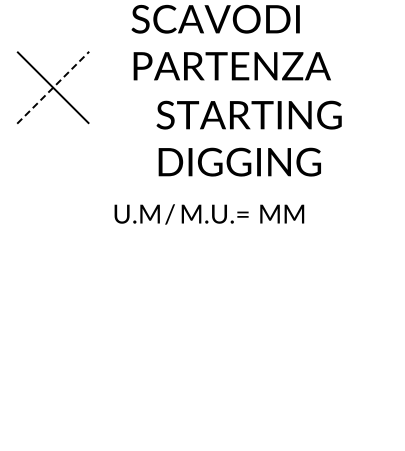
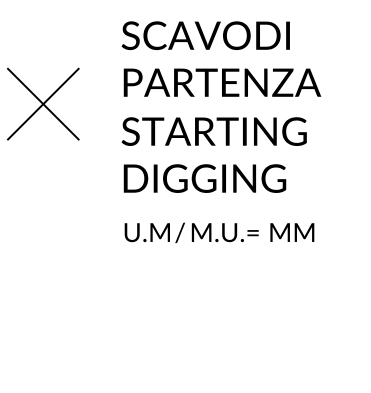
line: (53, 87) -> (43, 103), dashed -> solid
text: (248, 138) -> (213, 154), moved
text: (209, 214) -> (219, 232), moved

